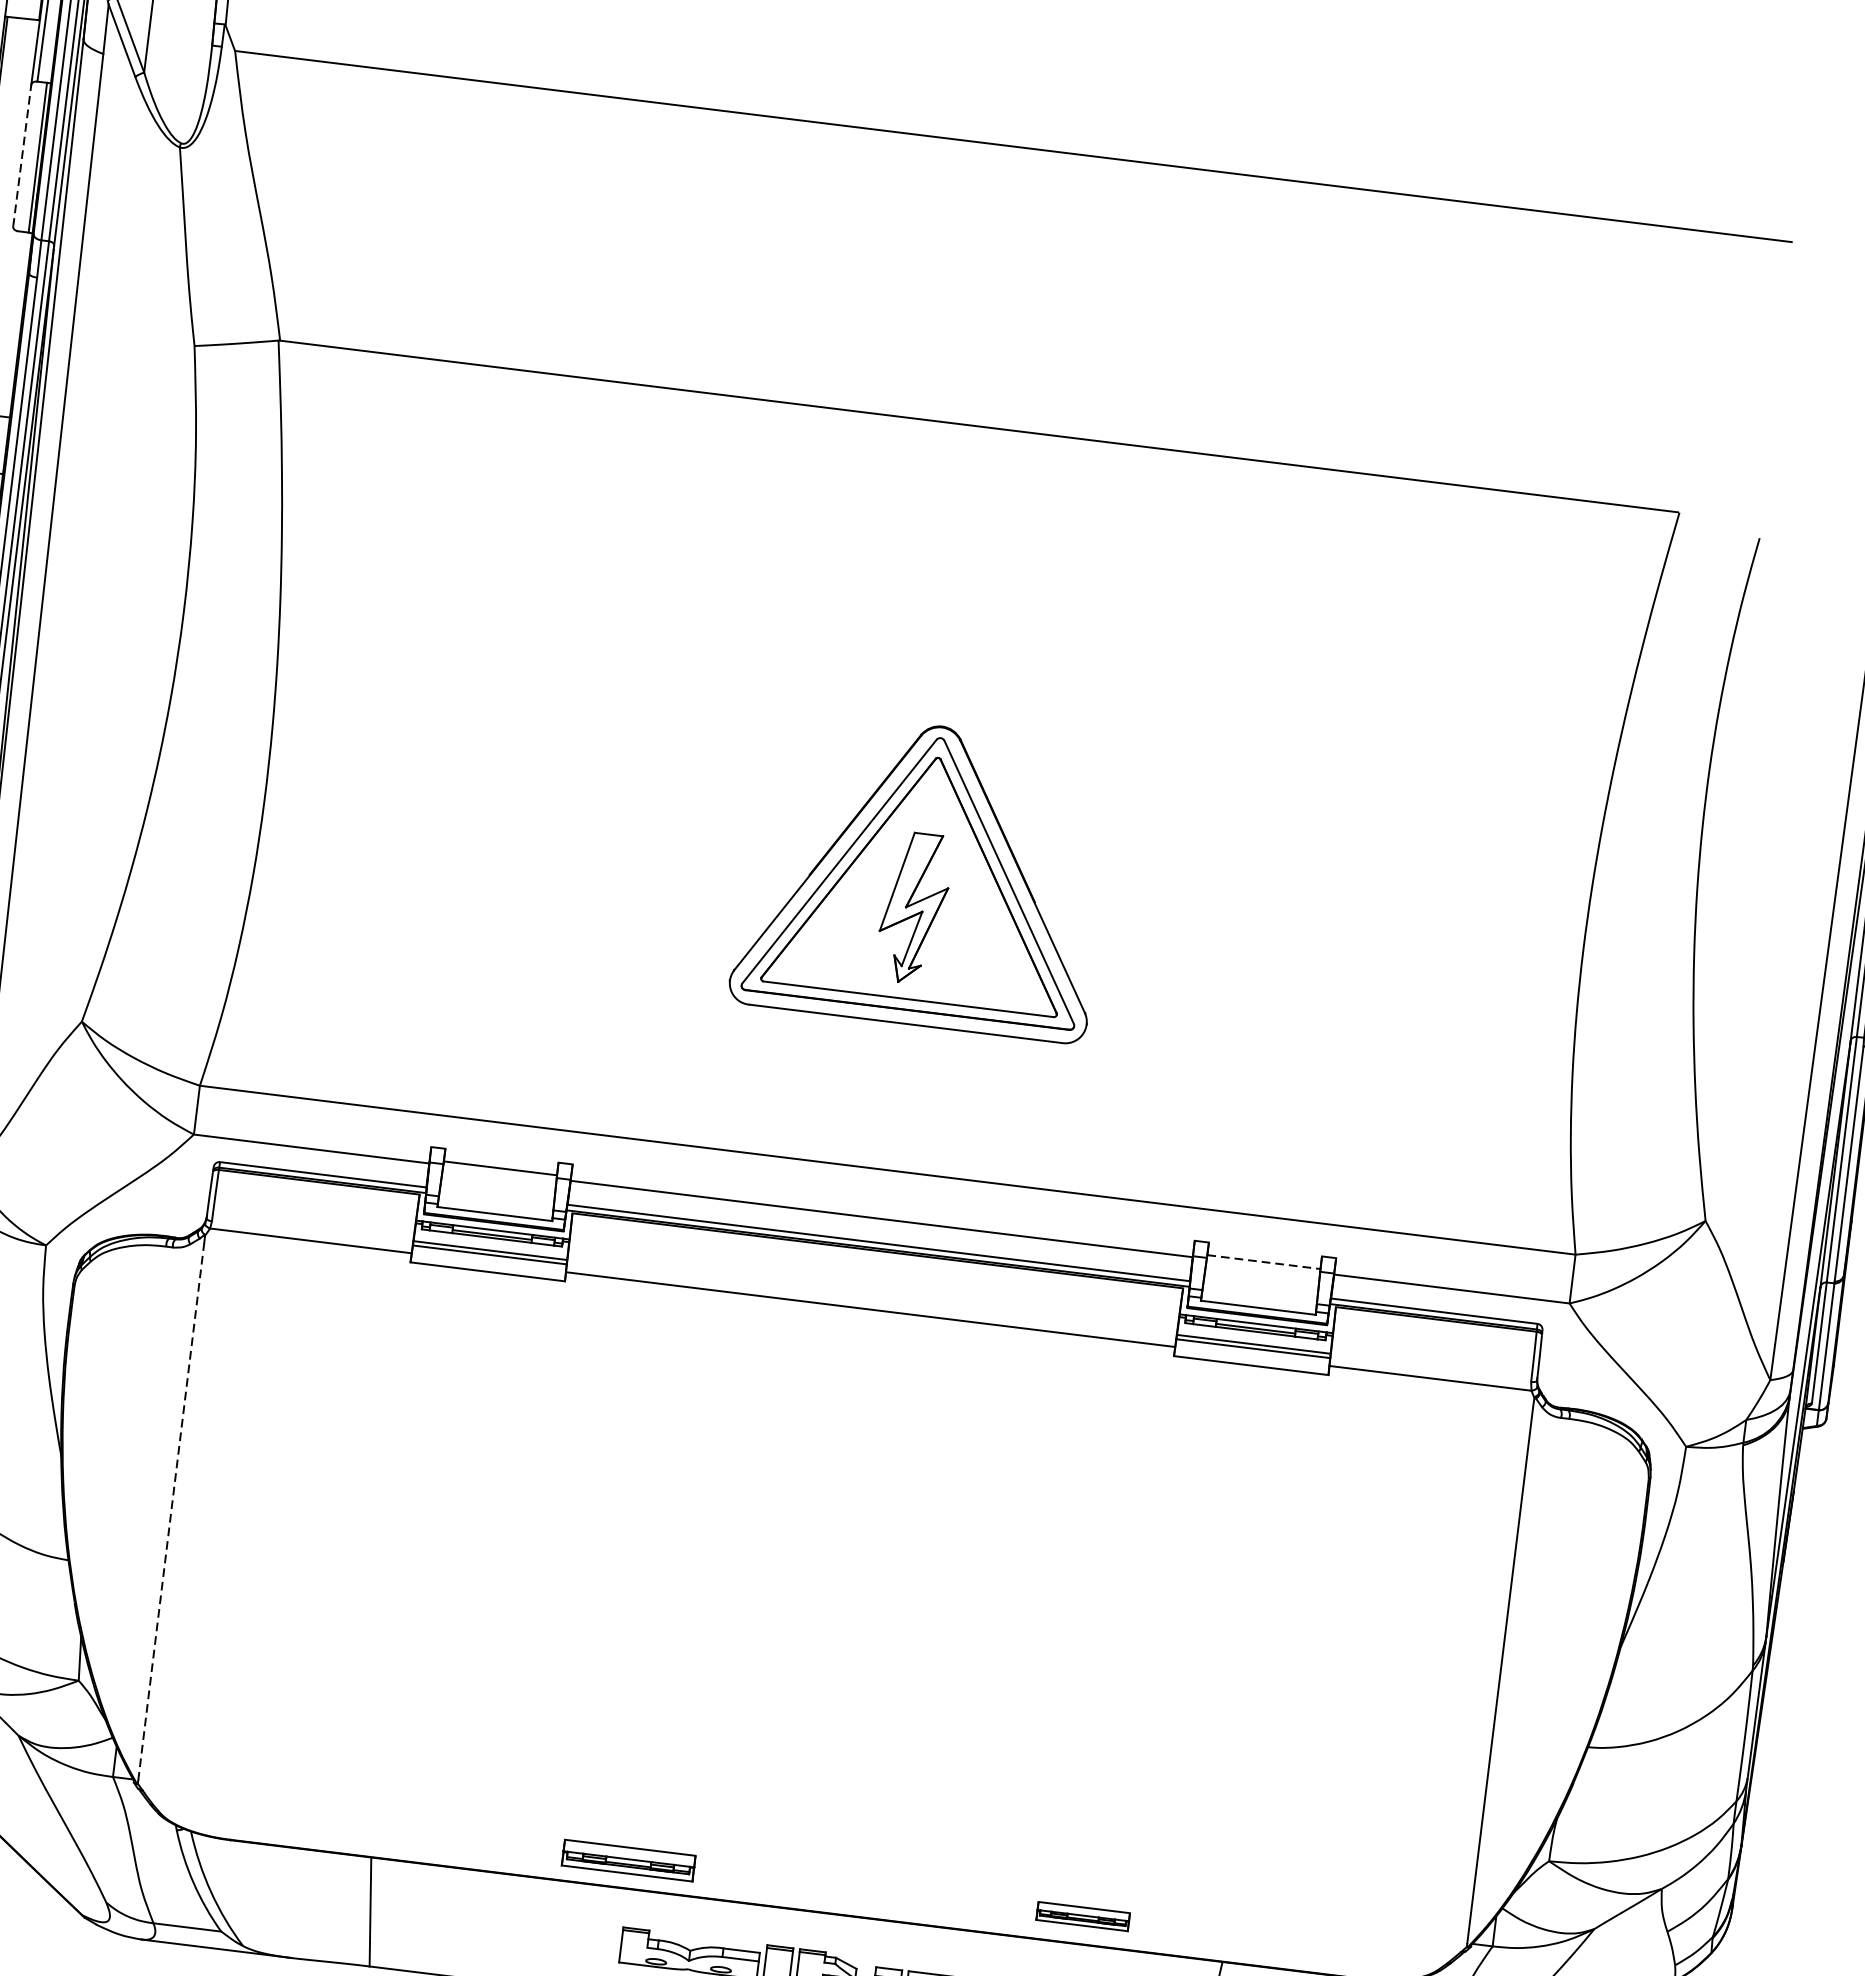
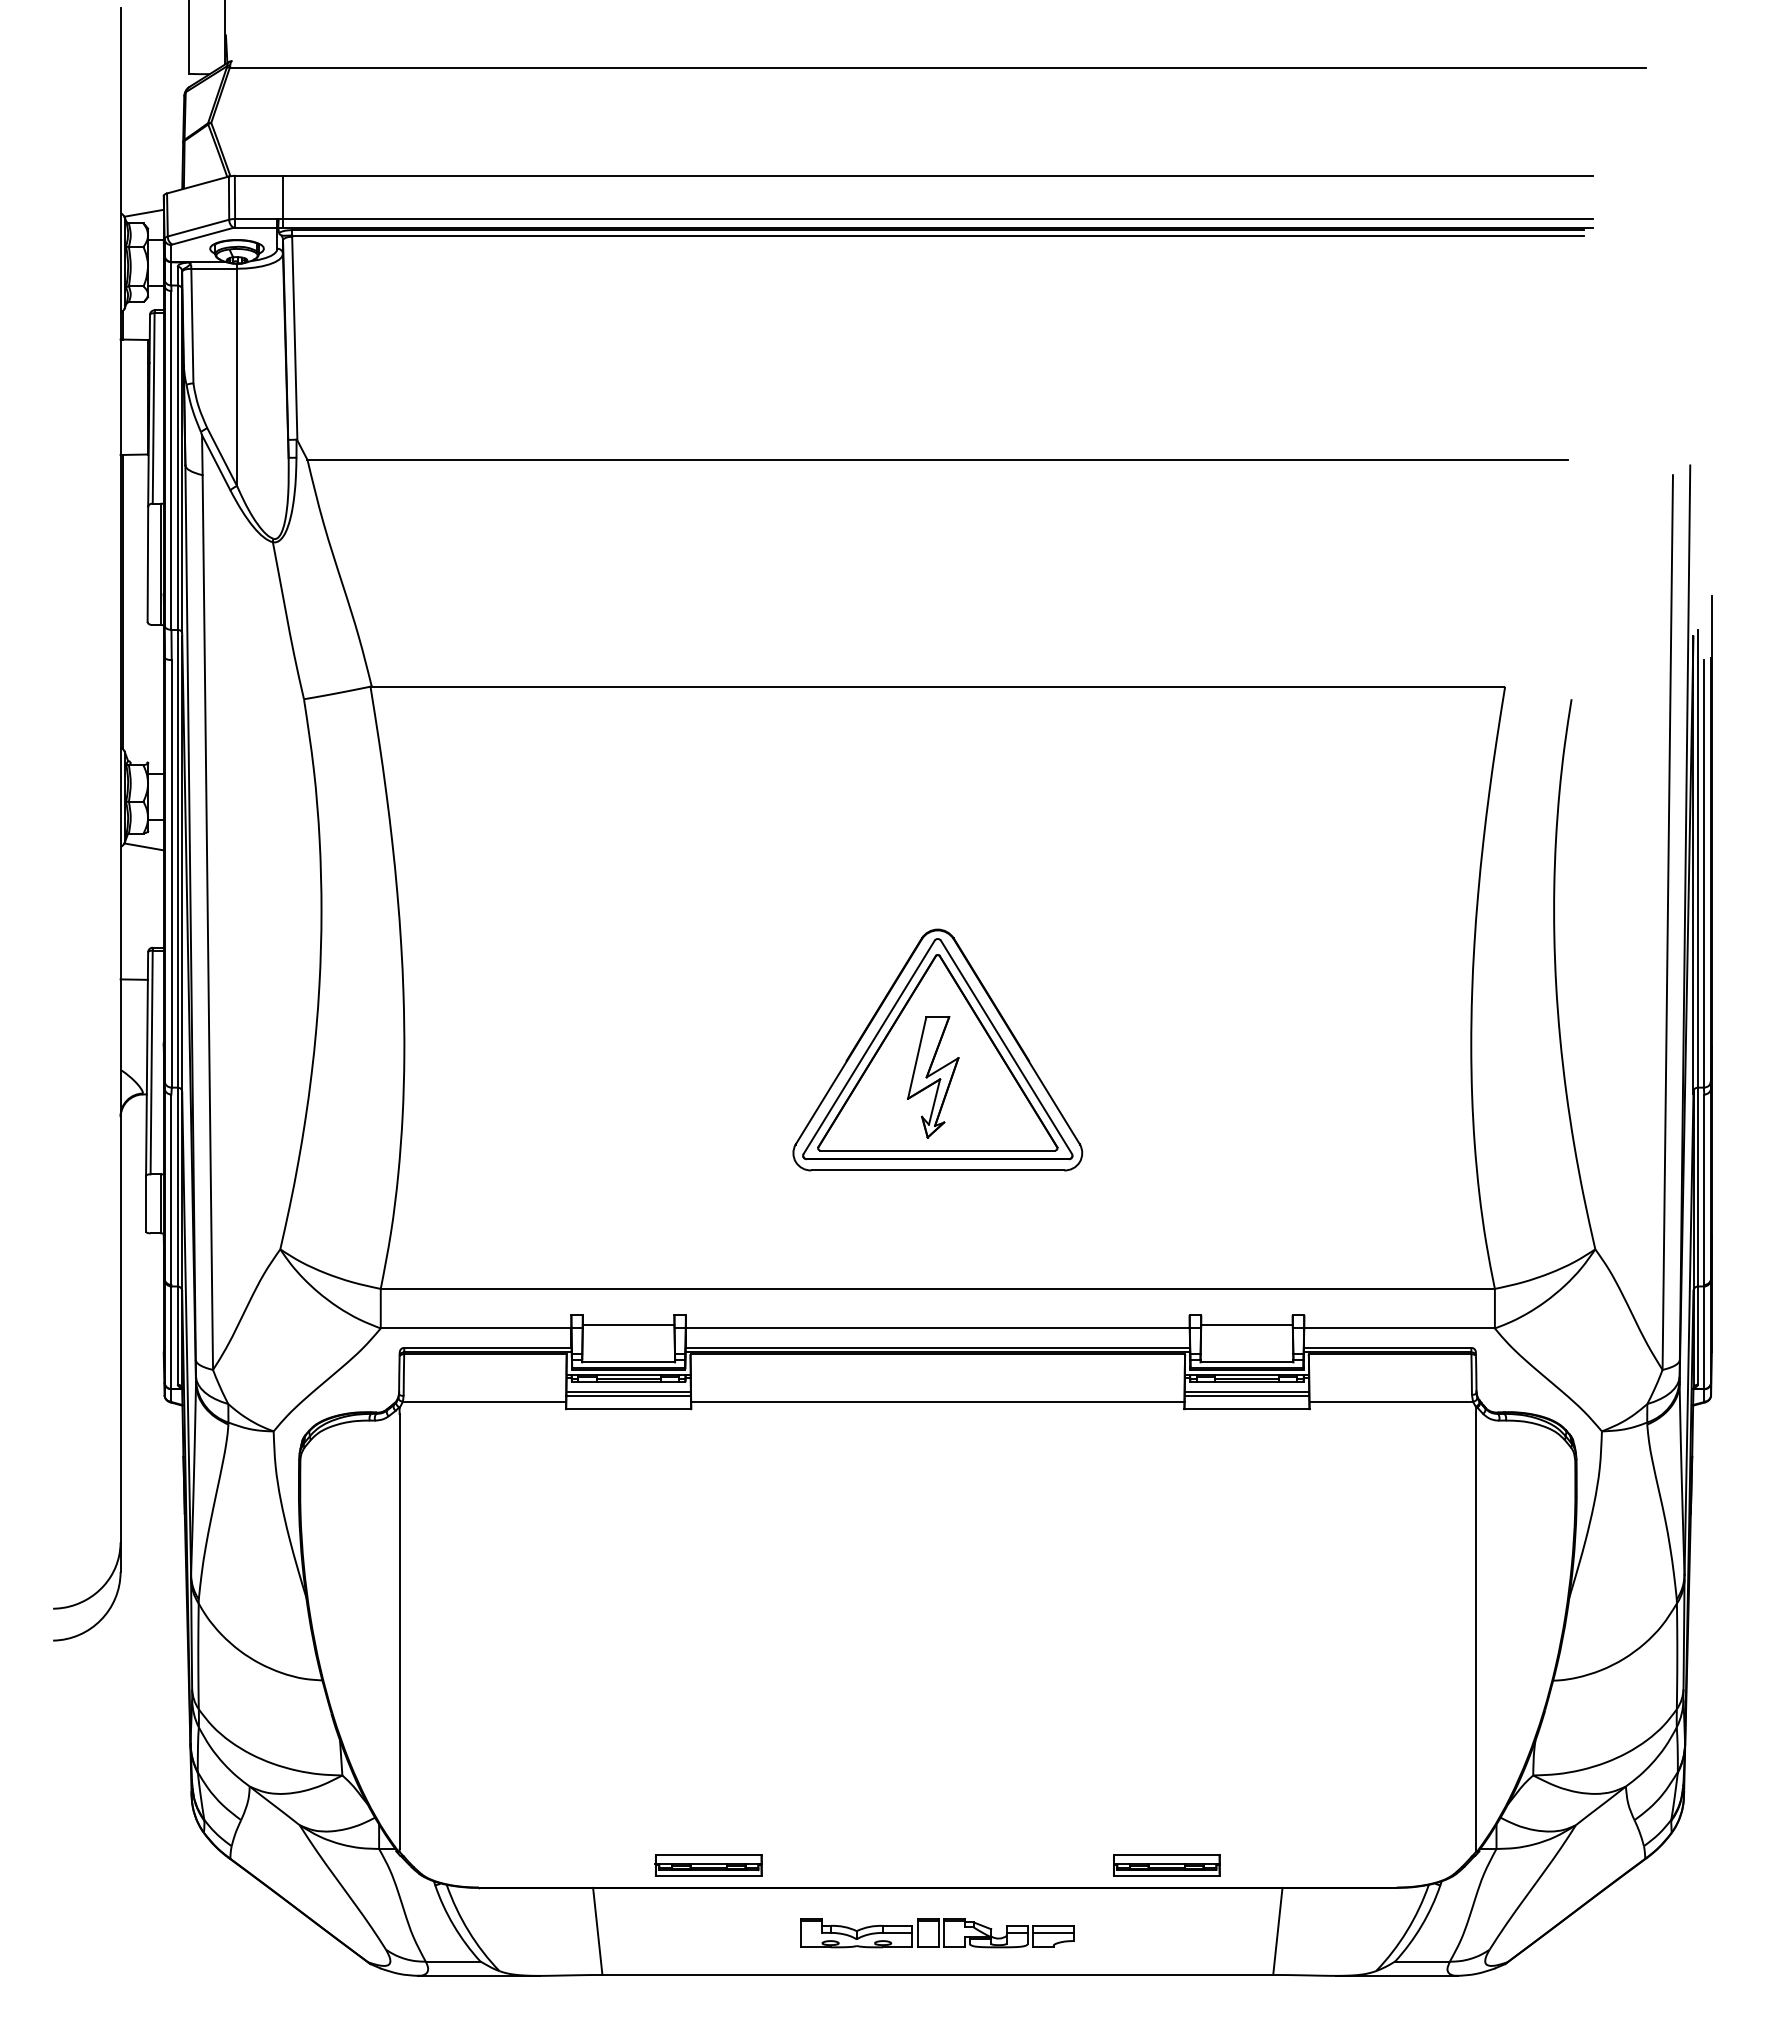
line: (21, 155) -> (147, 564), dashed -> solid
line: (1263, 1262) -> (1246, 1325), dashed -> solid
line: (171, 1511) -> (399, 1631), dashed -> solid
part: (628, 1861) -> (708, 1865), moved
part: (1082, 1916) -> (1166, 1865), size x1.43

